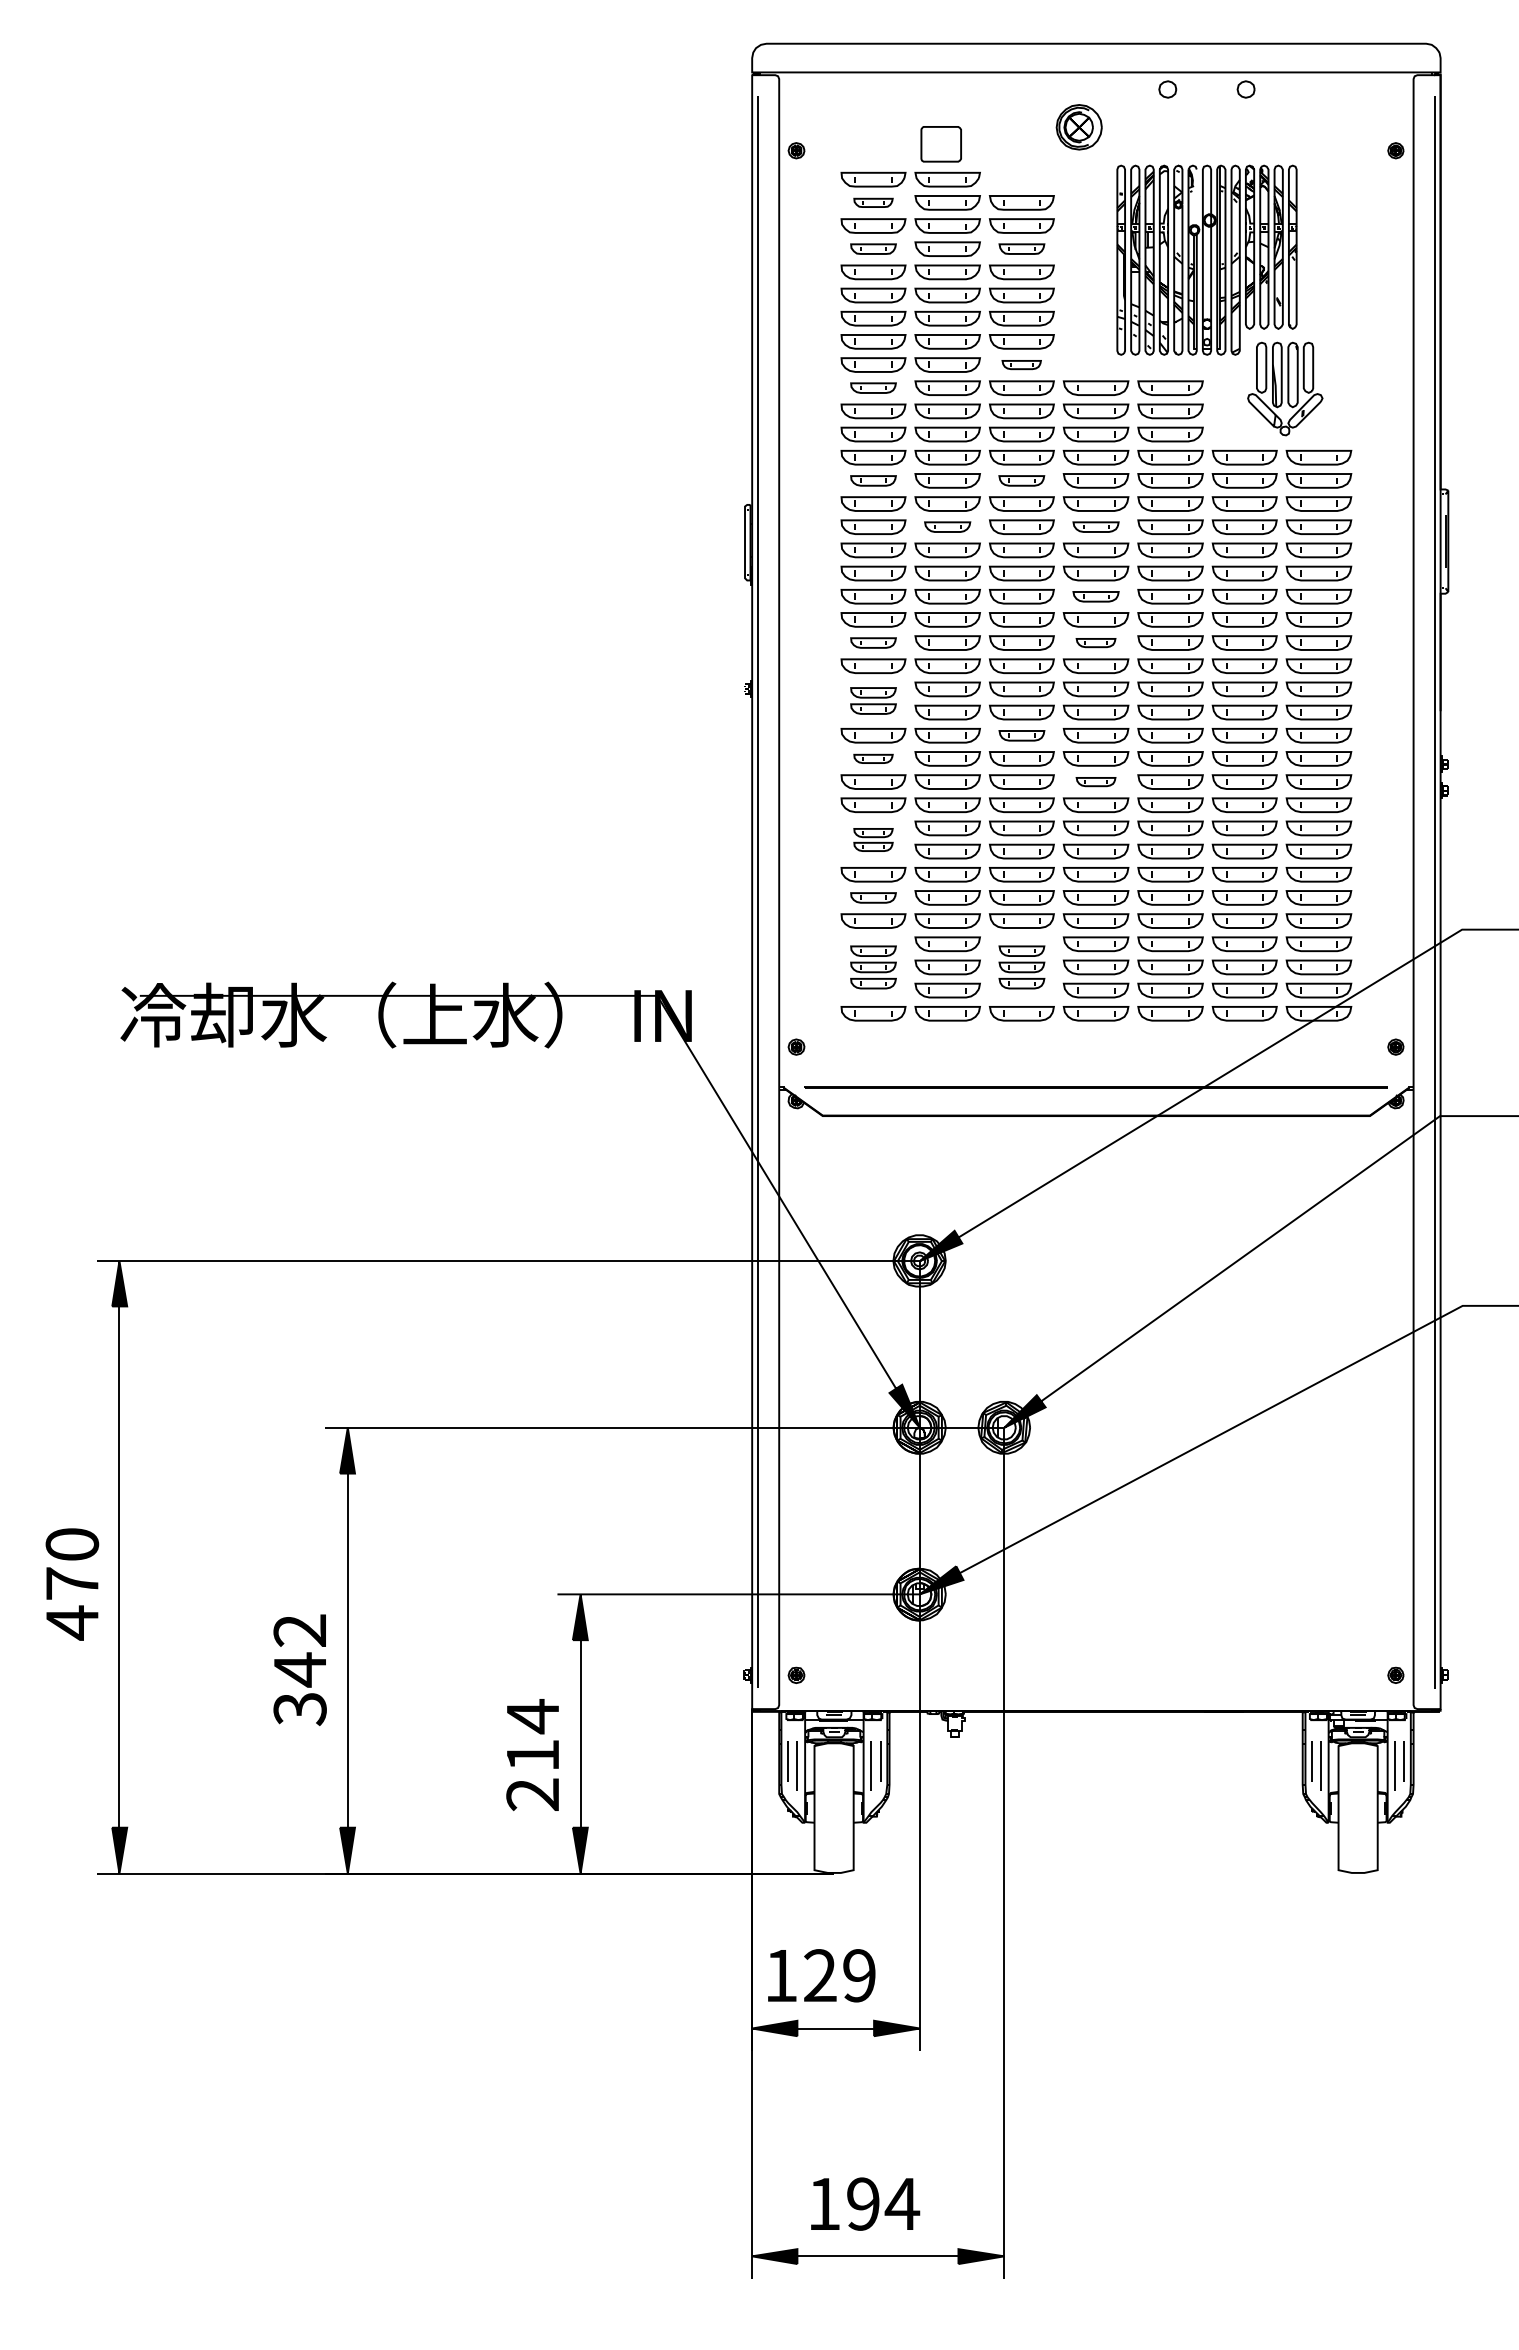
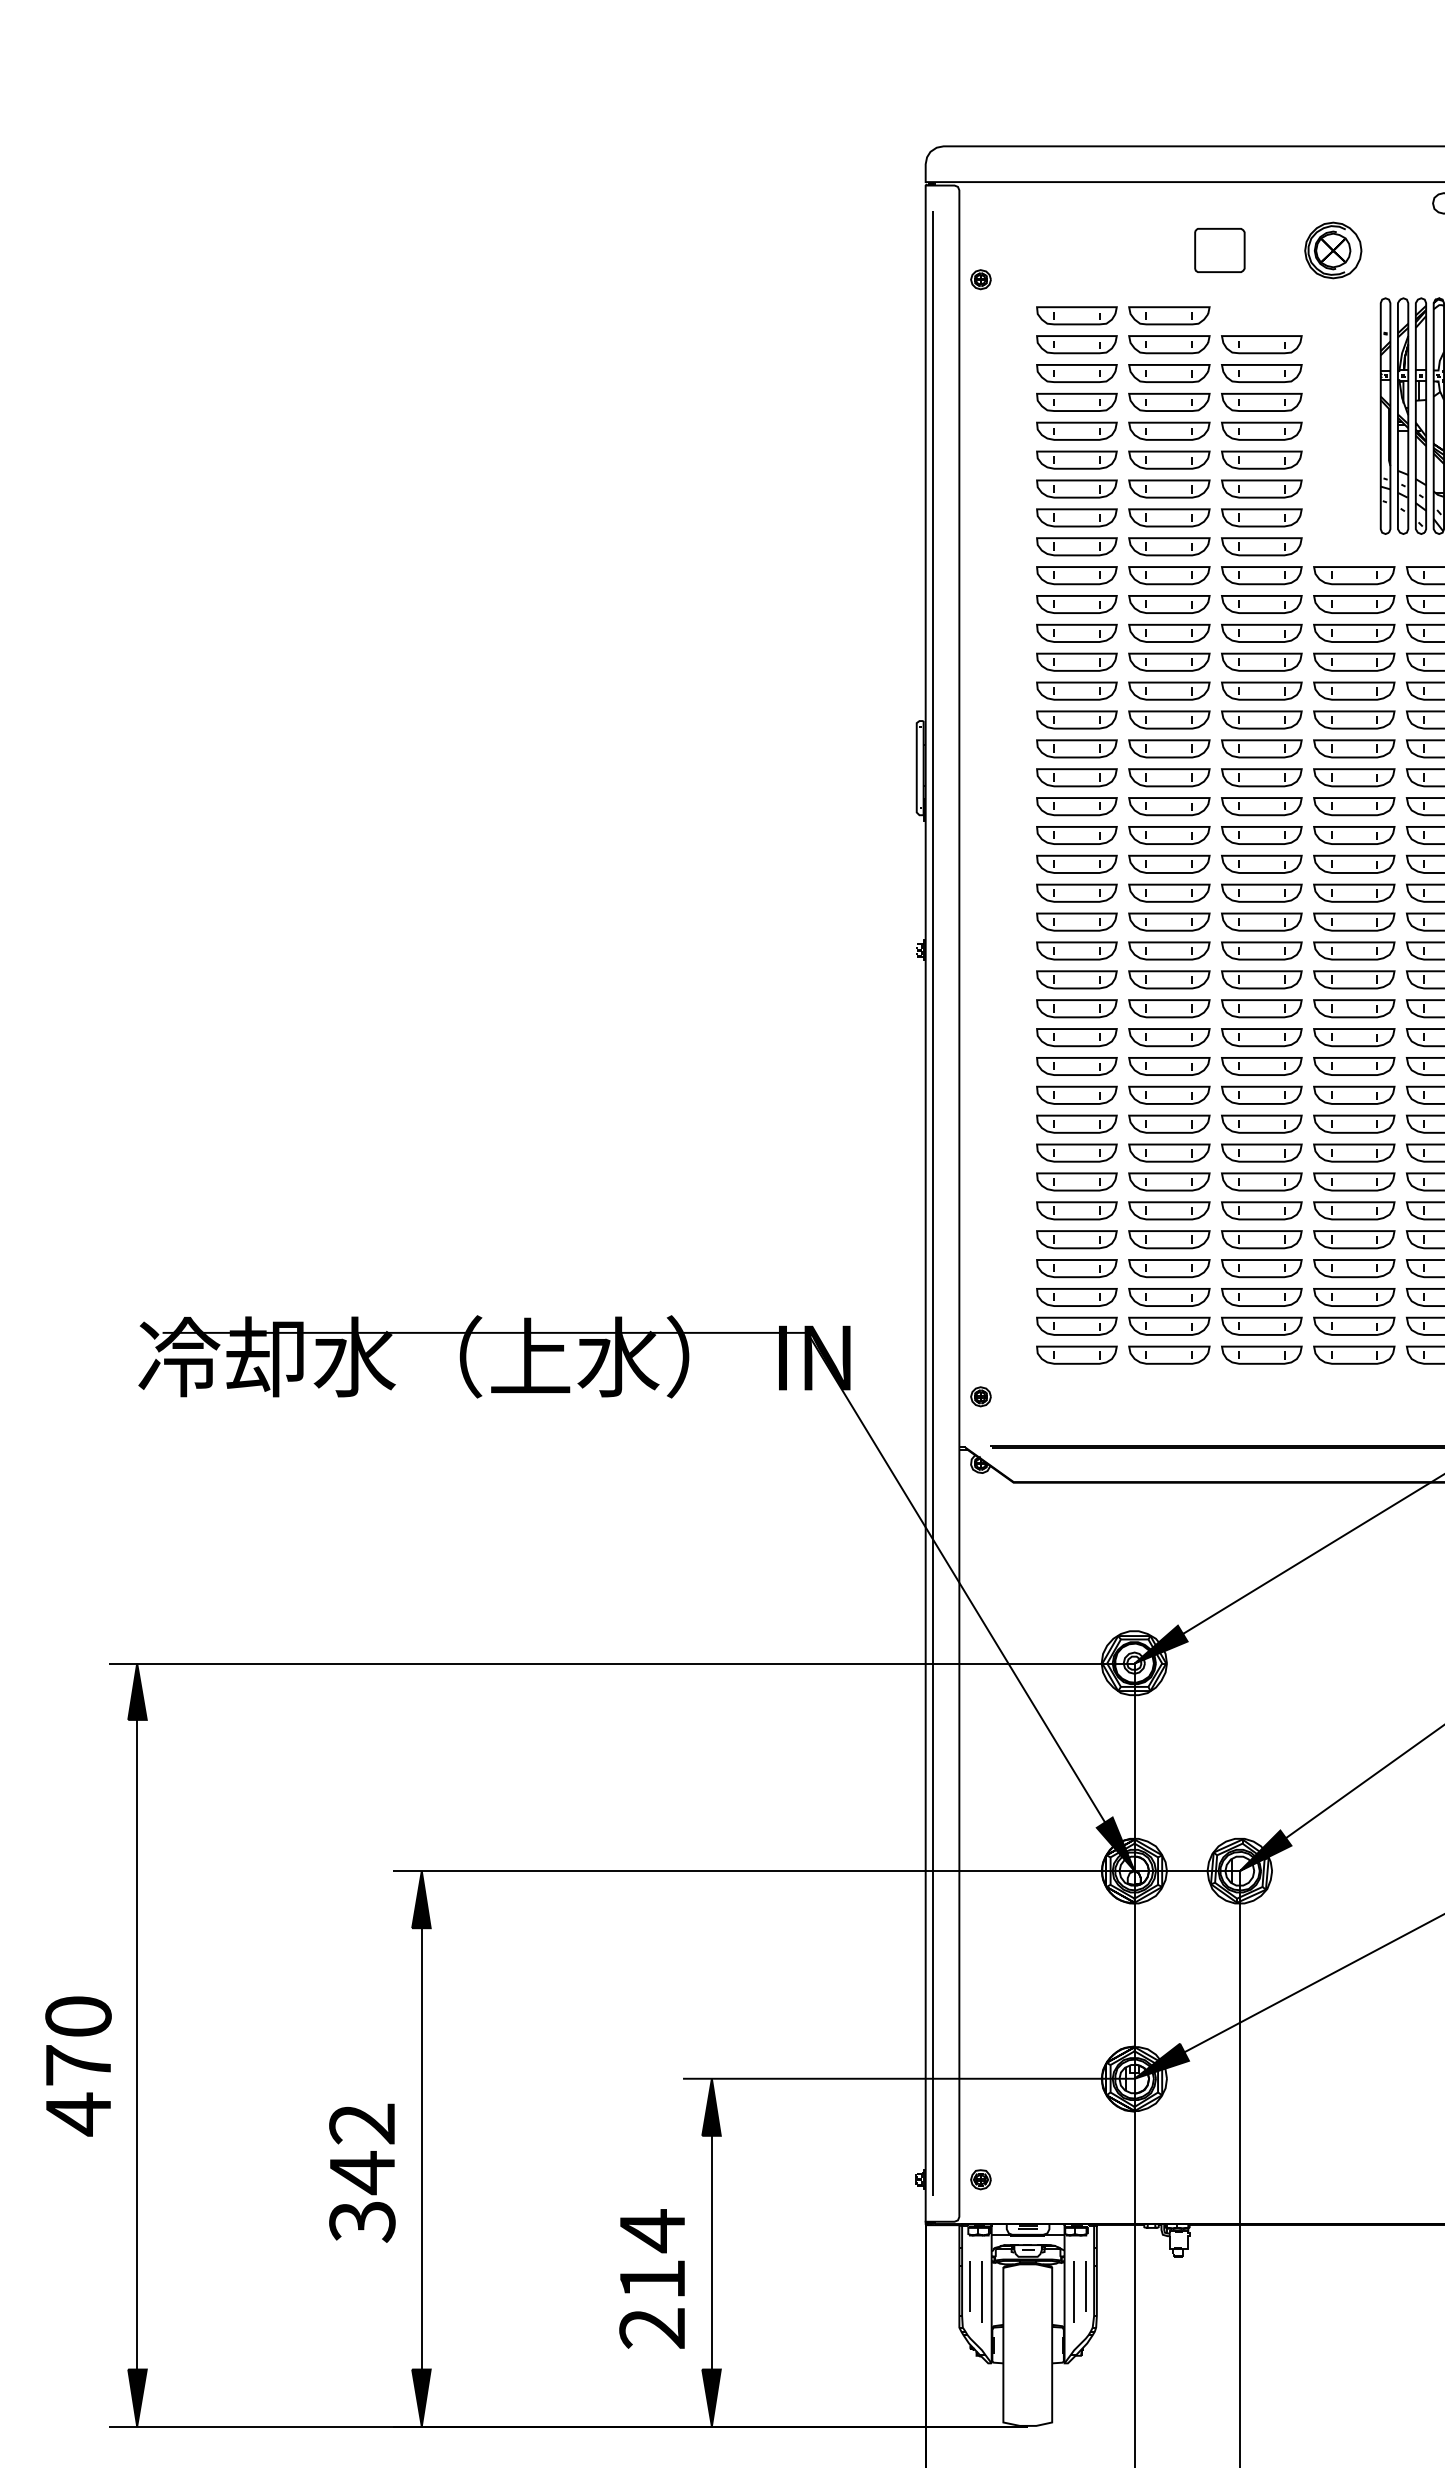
part: (940, 144) -> (1218, 250), moved
part: (873, 202) -> (1076, 344), size x1.67
part: (873, 248) -> (1076, 401), size x1.43
part: (1021, 248) -> (1261, 401), size x1.43
part: (1021, 364) -> (1261, 546), size x1.67
part: (873, 387) -> (1076, 574), size x1.43
part: (873, 480) -> (1076, 690), size x1.43
part: (1021, 480) -> (1261, 690), size x1.43
part: (947, 526) -> (1169, 747), size x1.43
part: (1095, 526) -> (1353, 747), size x1.43
part: (1095, 596) -> (1353, 835), size x1.43
part: (873, 642) -> (1076, 892), size x1.43
part: (1095, 642) -> (1353, 892), size x1.67
part: (873, 700) -> (1076, 964), size x1.43
part: (1021, 735) -> (1261, 1008), size x1.43
part: (873, 758) -> (1076, 1037), size x1.67
part: (1095, 781) -> (1353, 1065), size x1.67
part: (873, 839) -> (1076, 1138), size x1.67
part: (873, 897) -> (1076, 1210), size x1.43
part: (873, 967) -> (1076, 1297), size x1.43
part: (1021, 967) -> (1261, 1297), size x1.43

